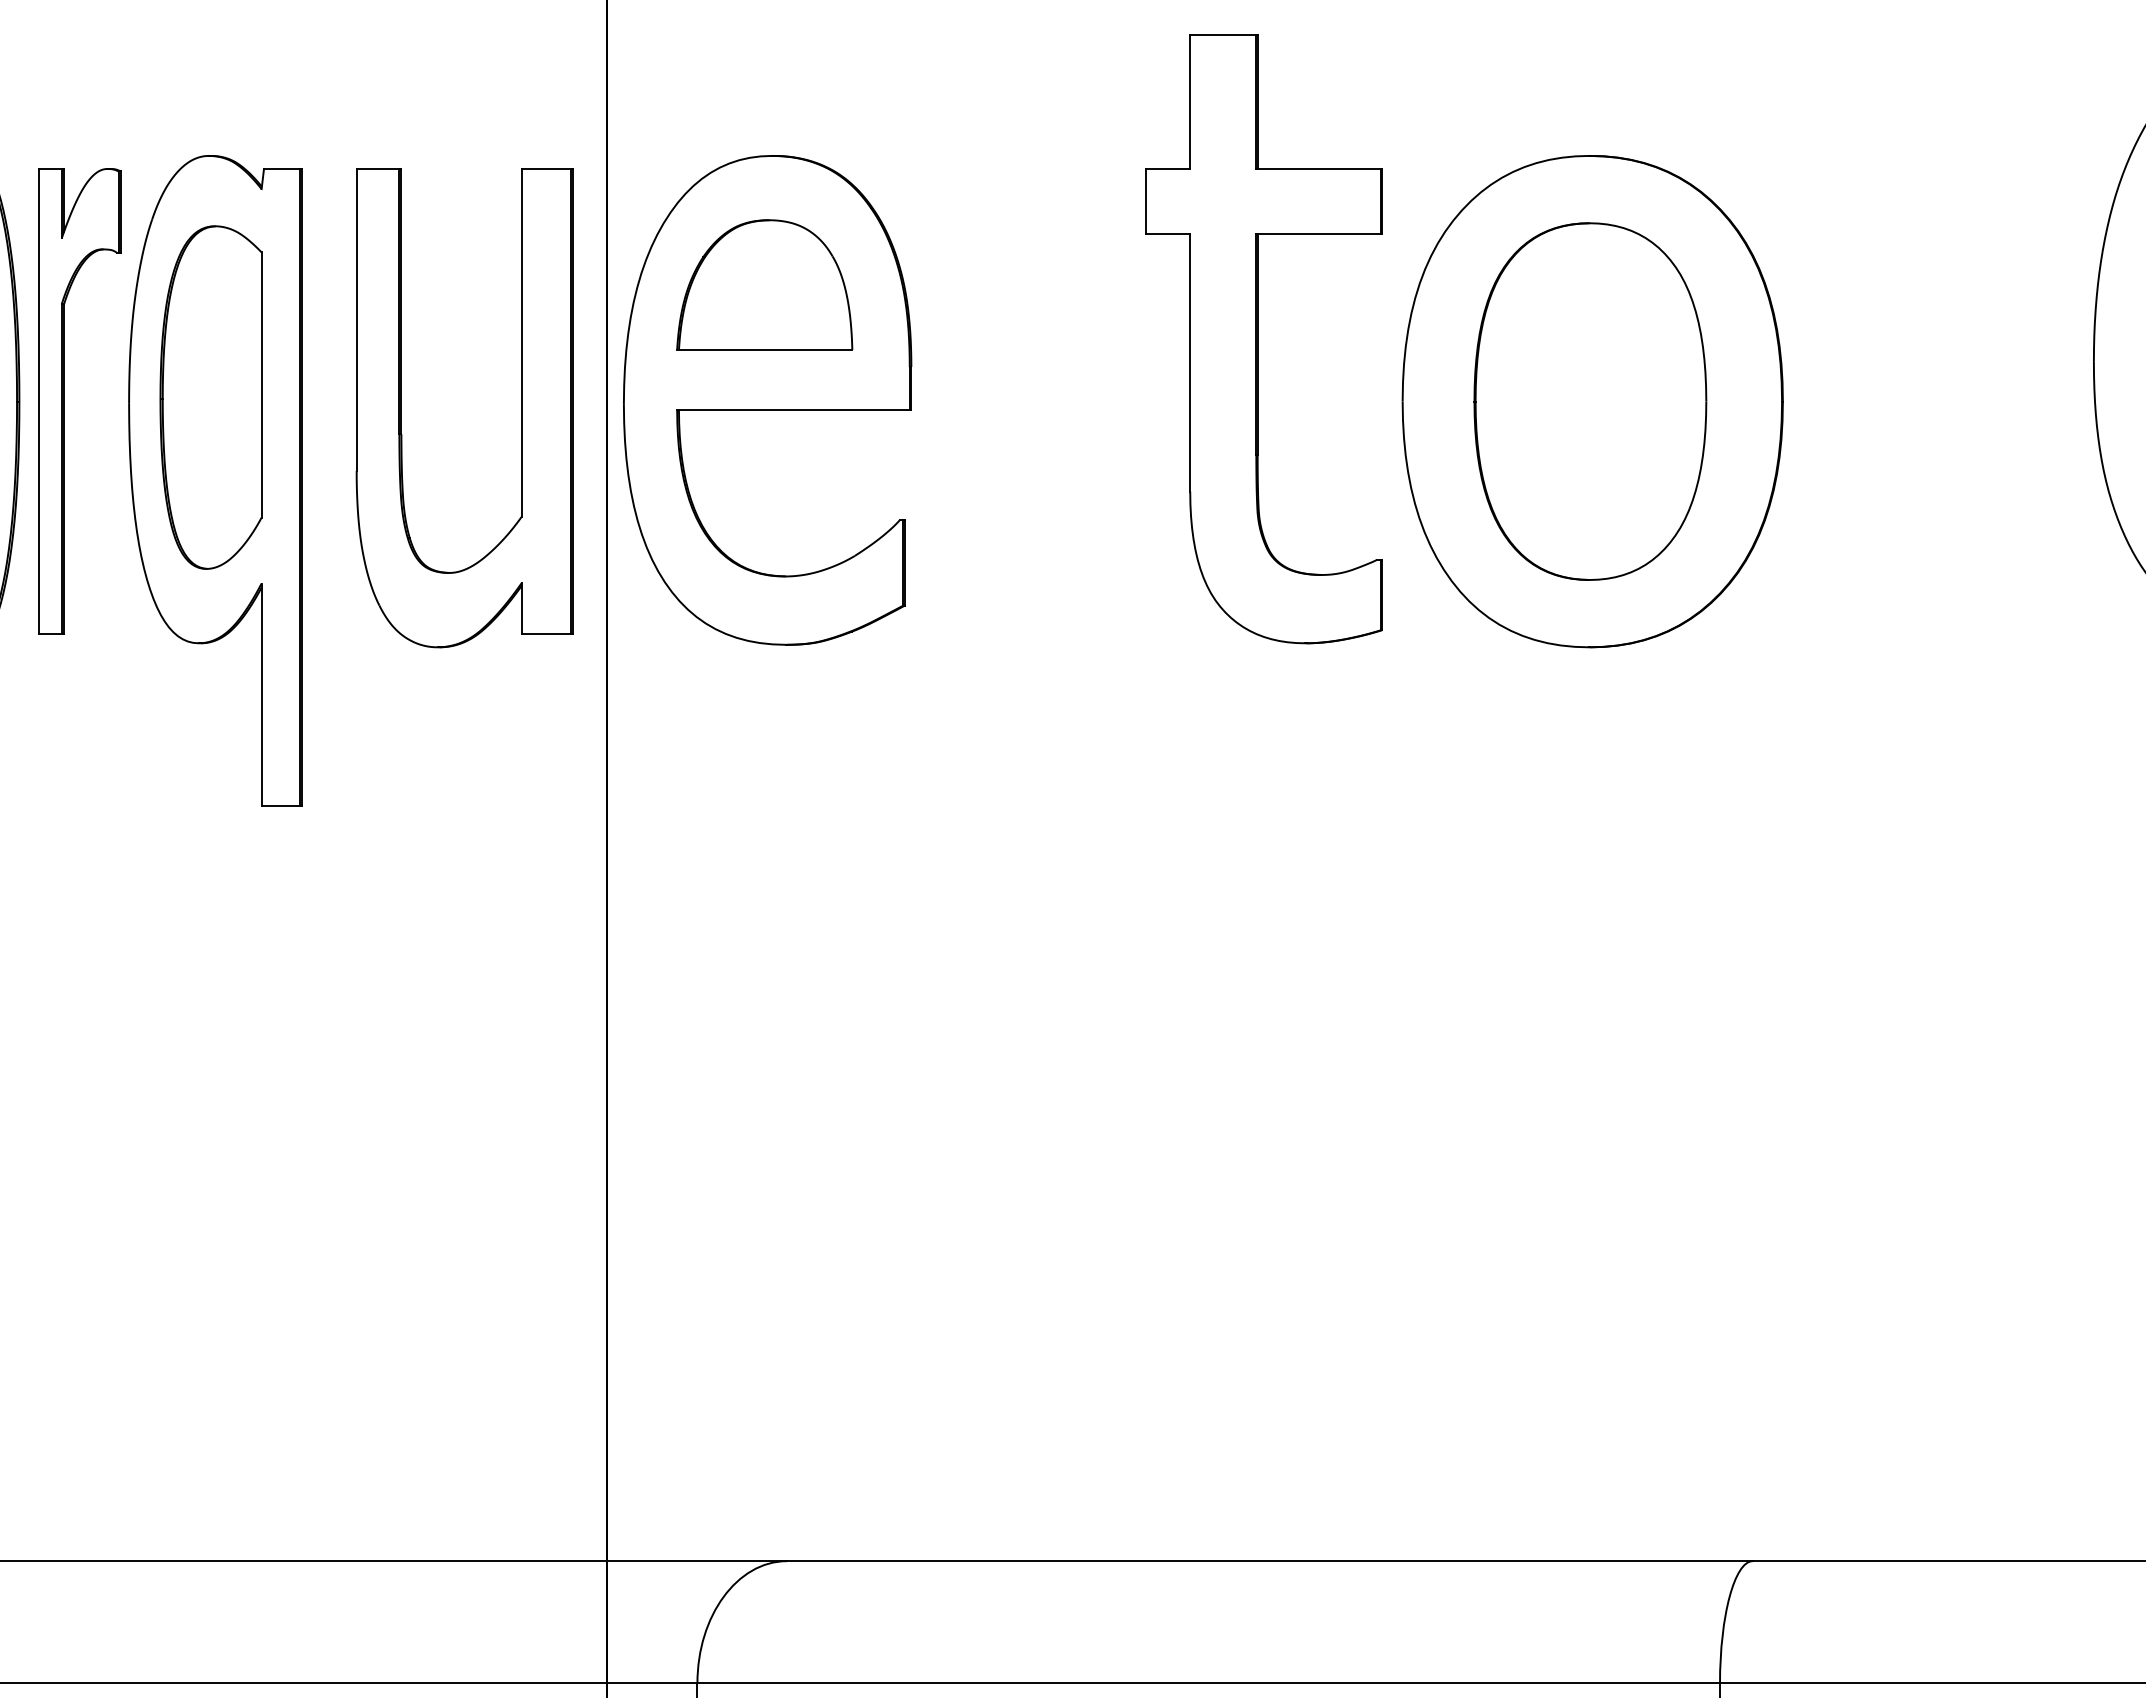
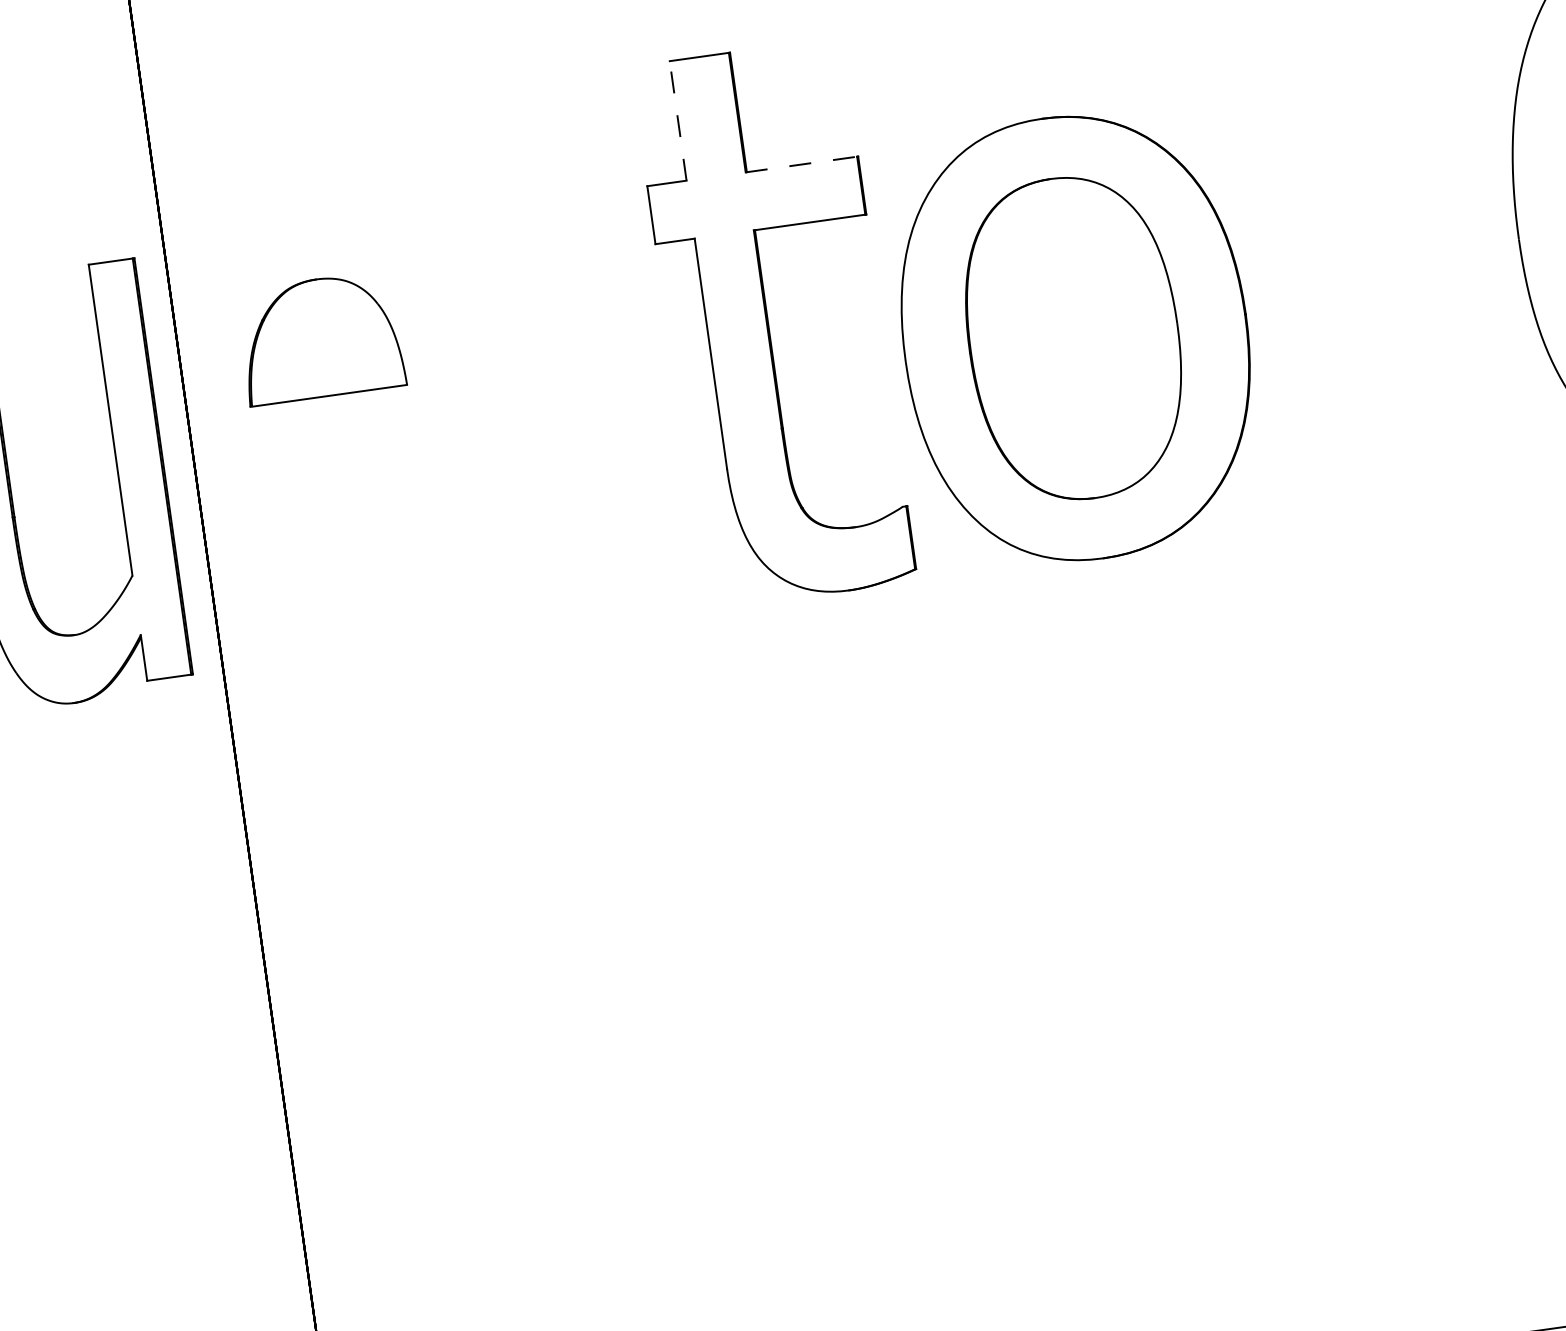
line: (1190, 102) -> (678, 121), solid -> dashed
line: (1319, 168) -> (802, 164), solid -> dashed
part: (767, 400) -> (337, 440), removed

